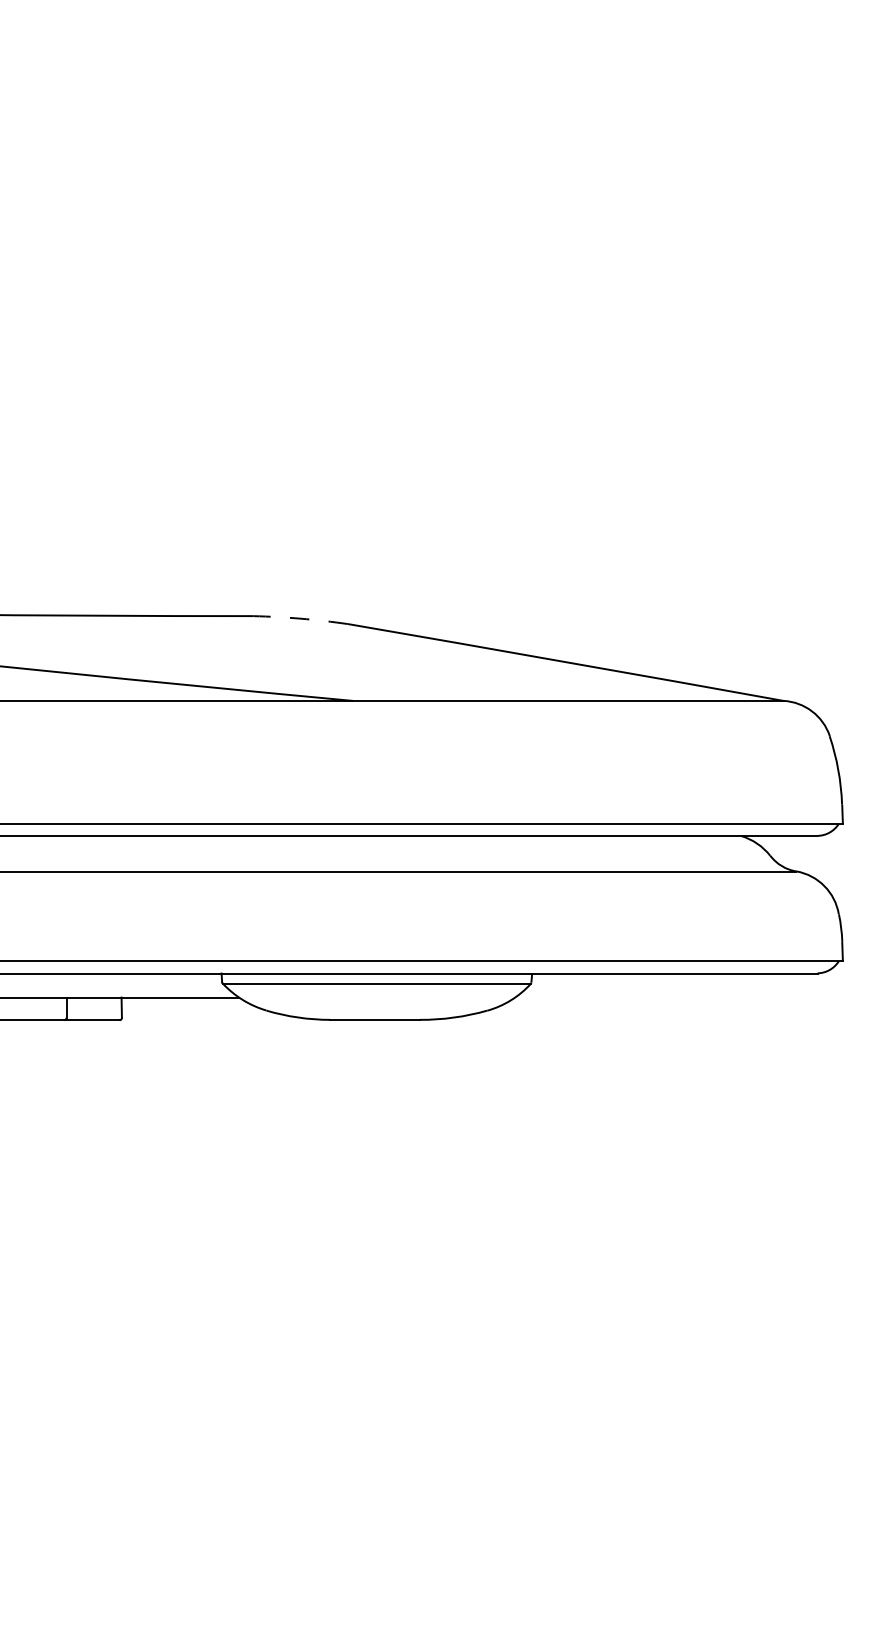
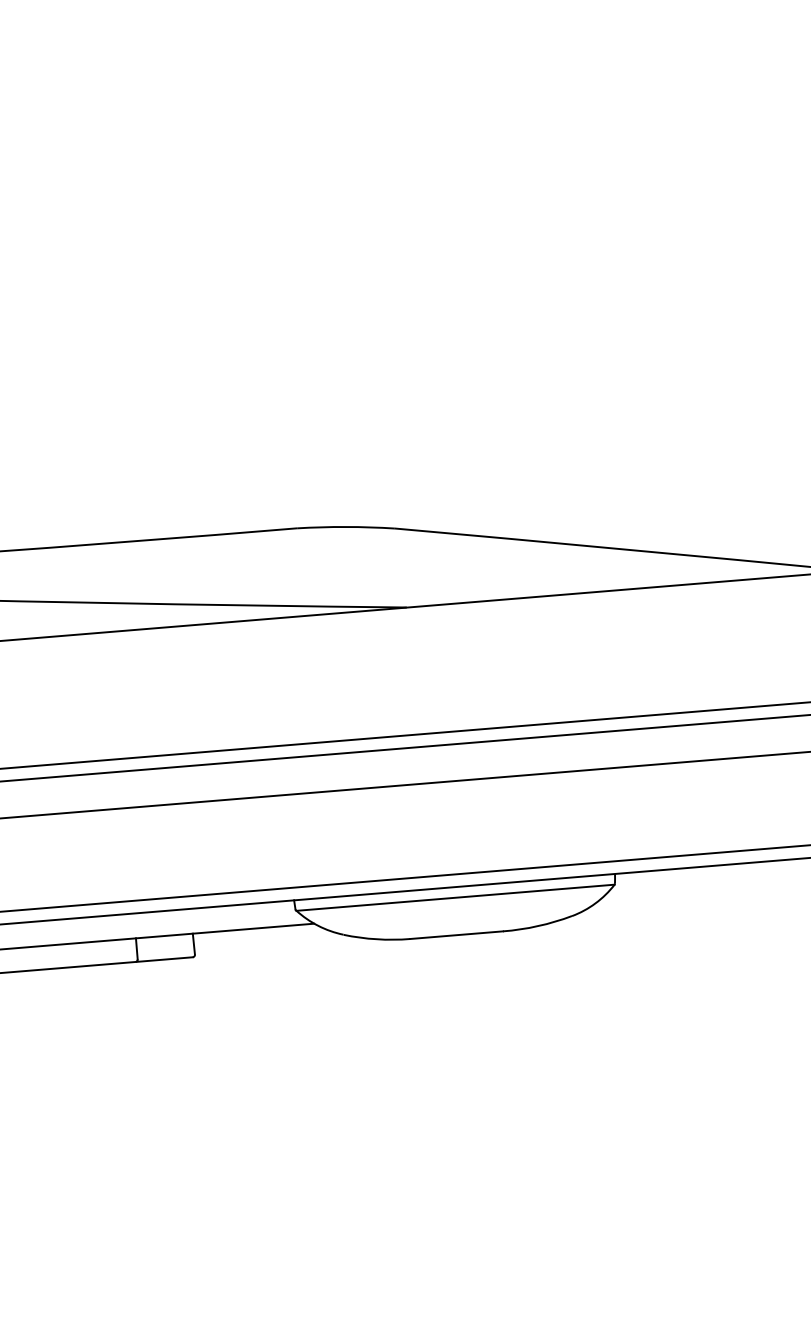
arc: (300, 618) -> (345, 526), dashed -> solid

